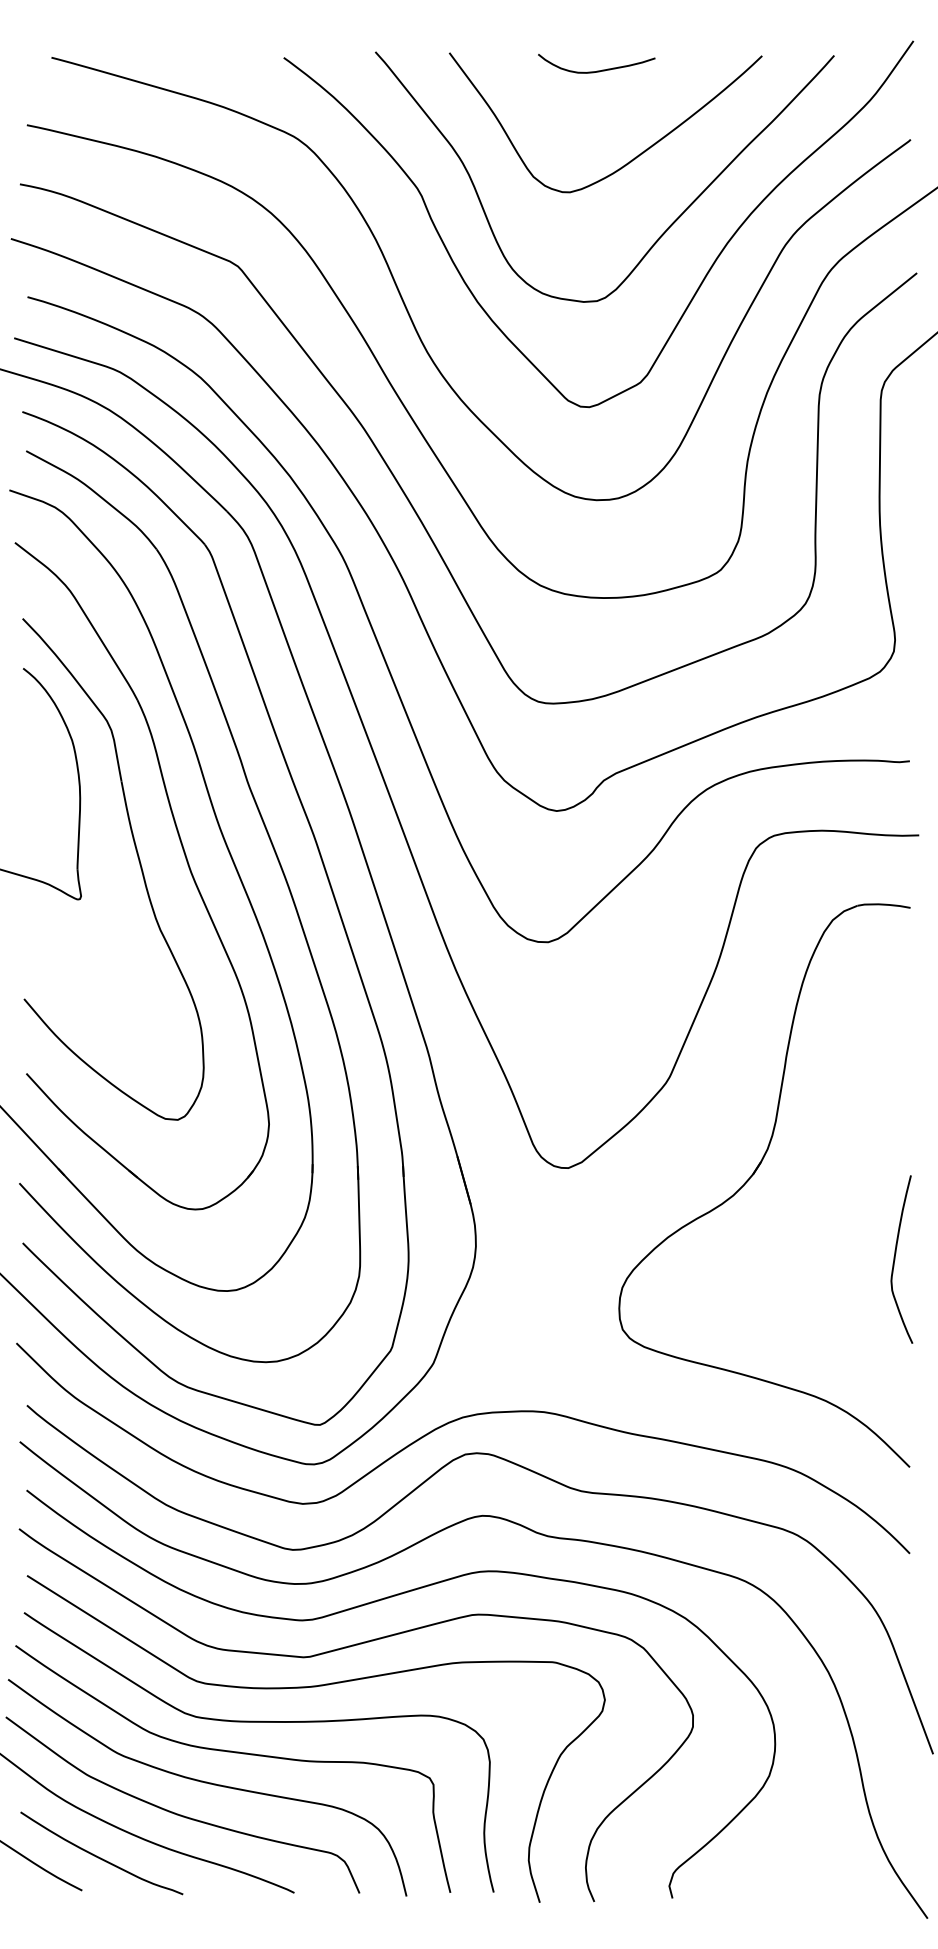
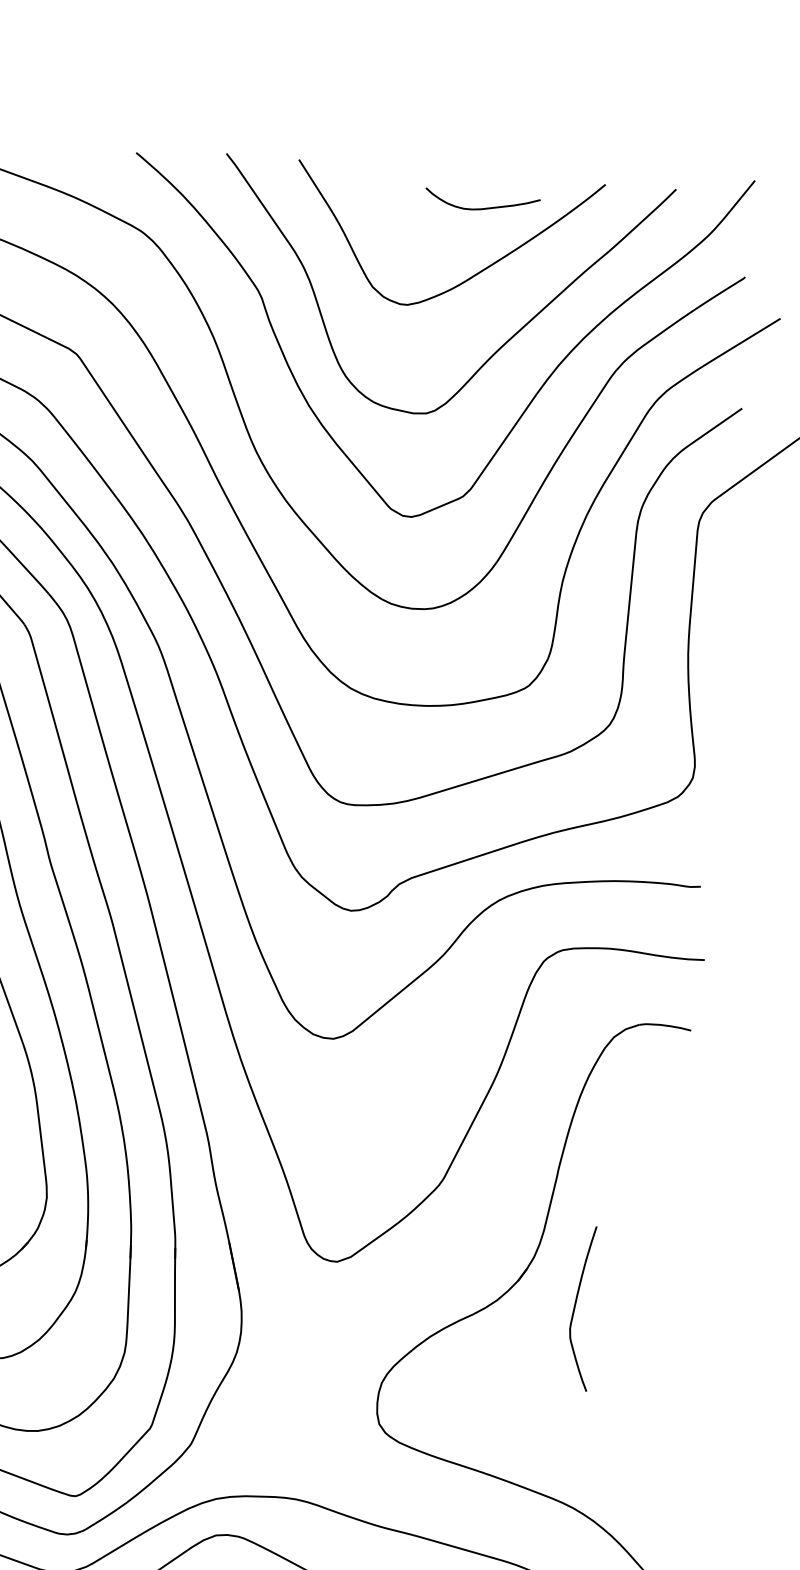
curve: (597, 70) -> (482, 207), moved
curve: (895, 1259) -> (575, 1307), moved

